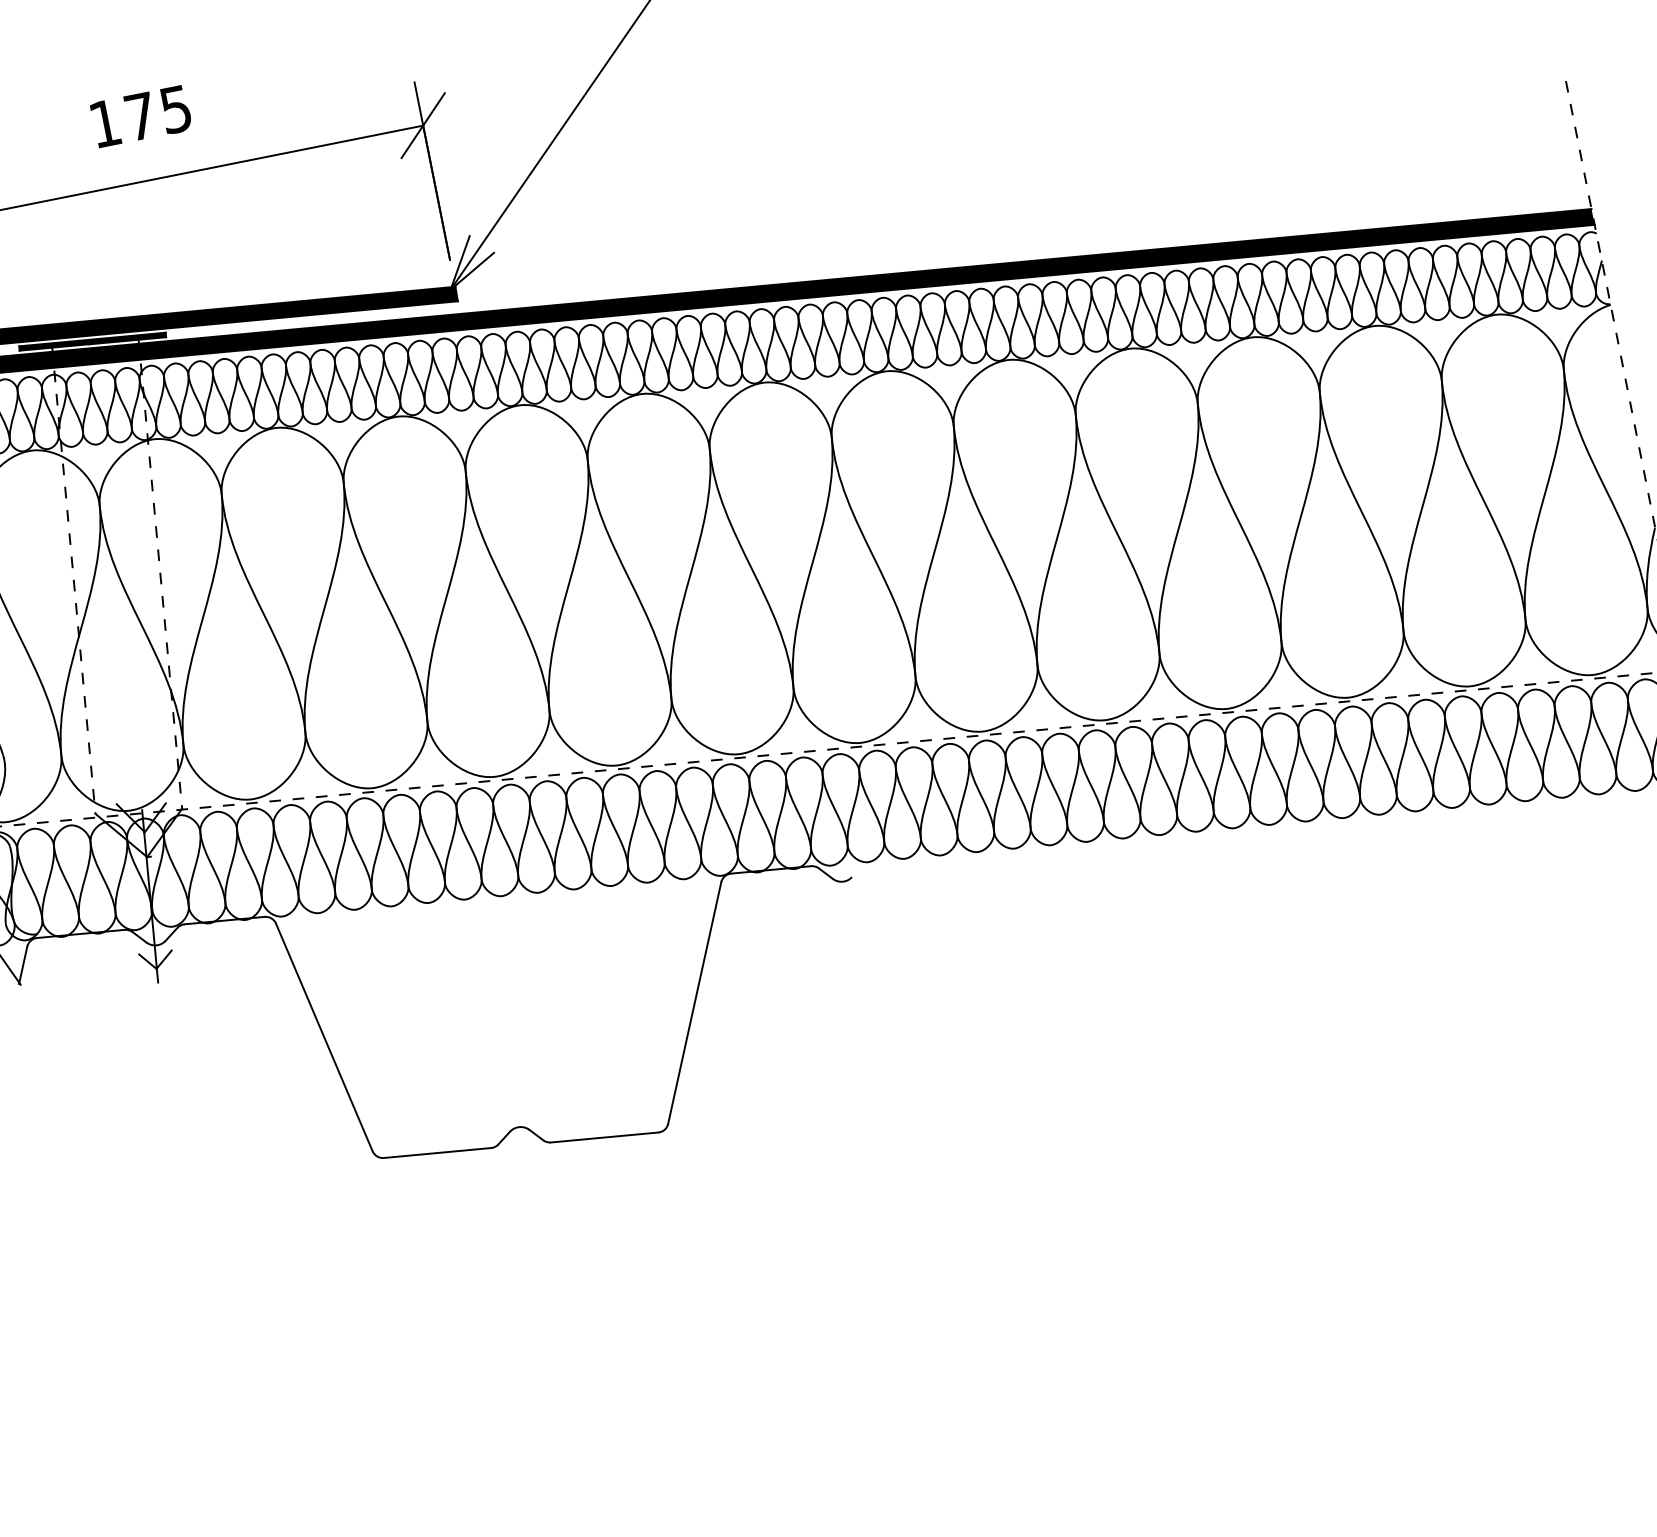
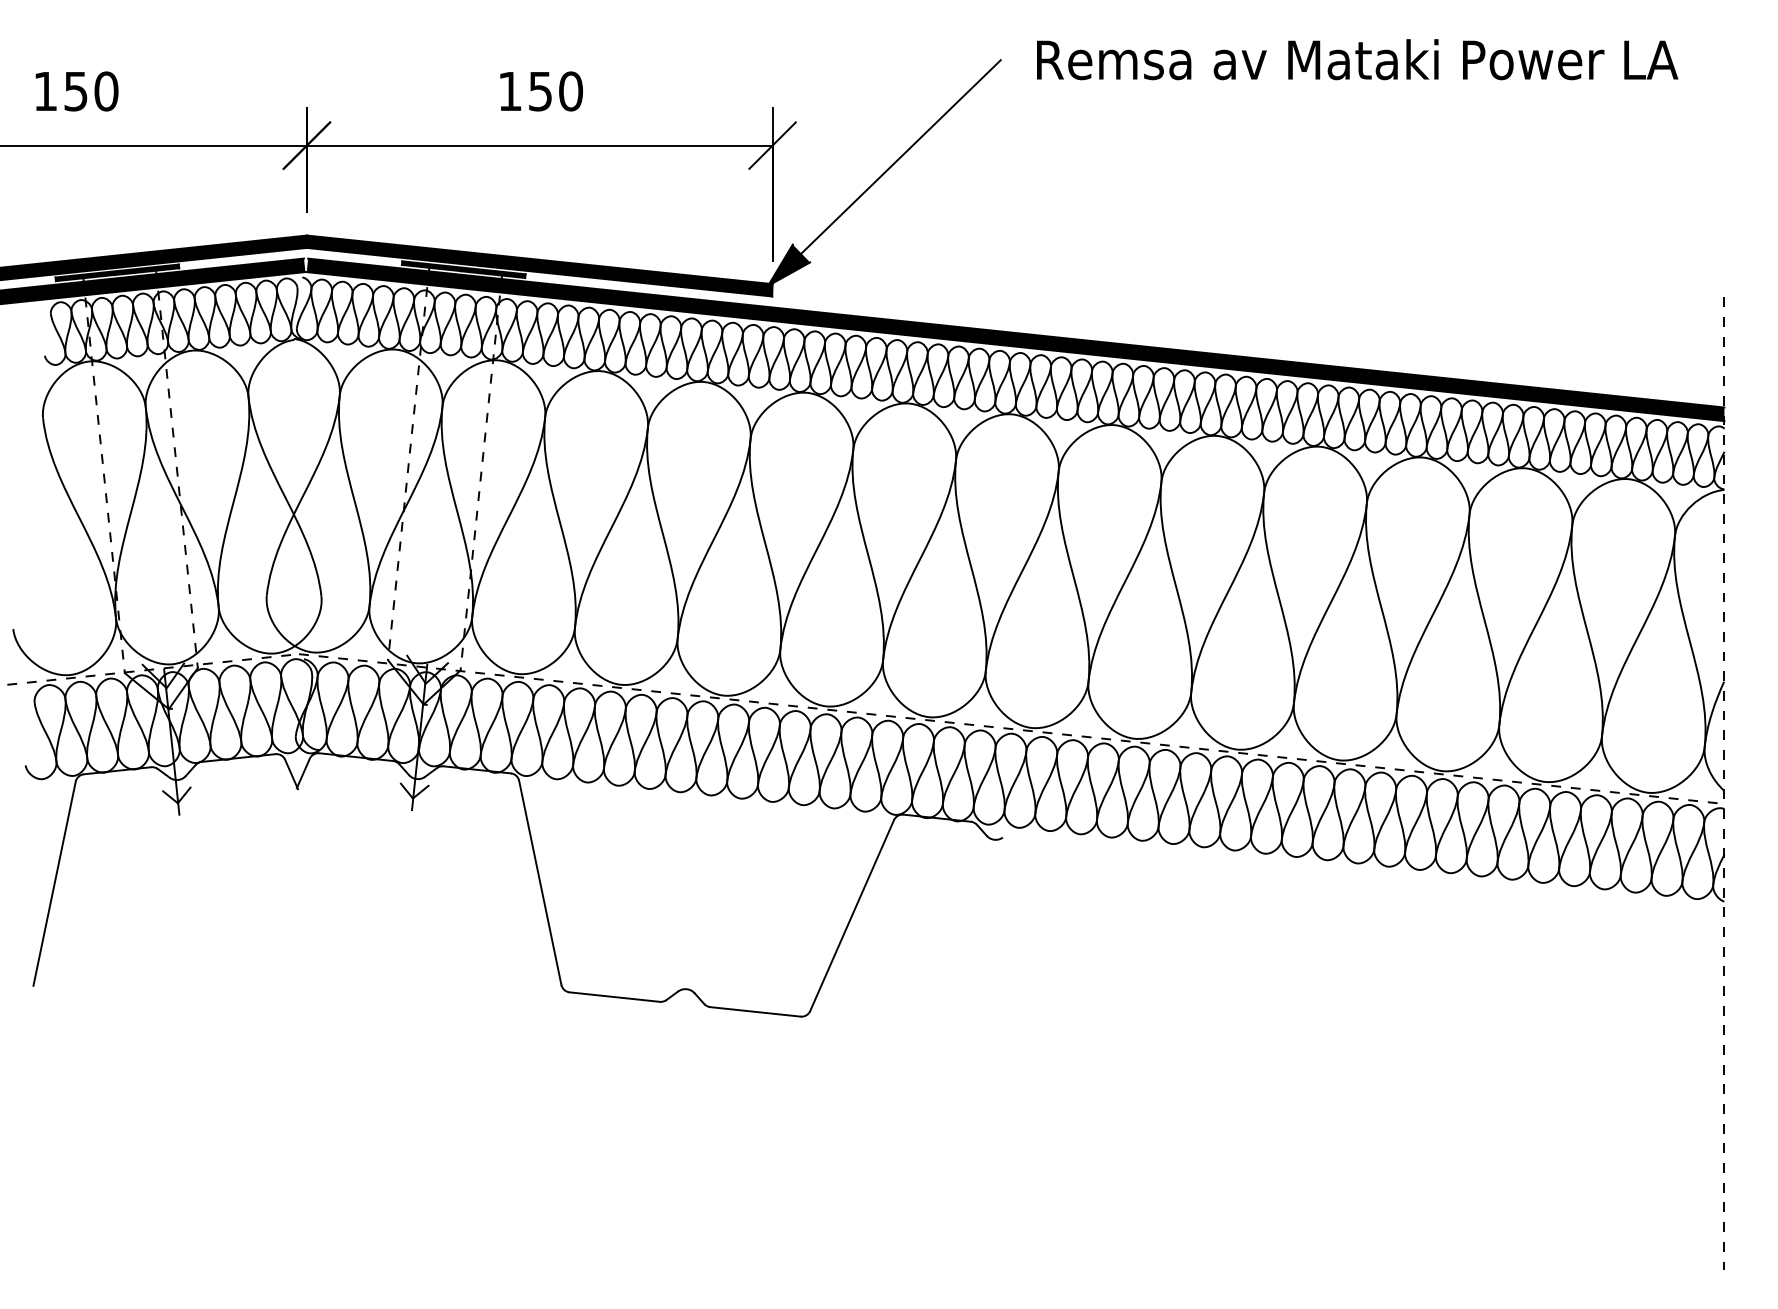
text: (159, 112) -> (556, 91), 175 -> 150
fill: (470, 260) -> (789, 264), added

